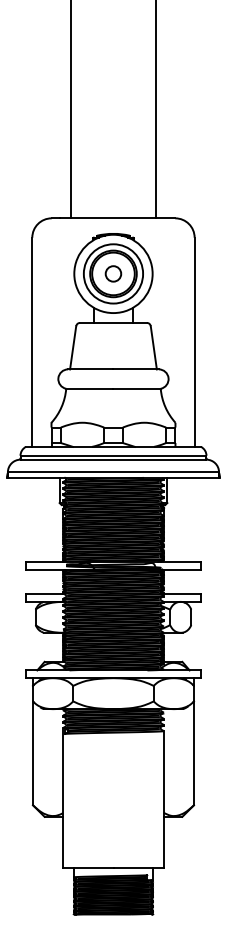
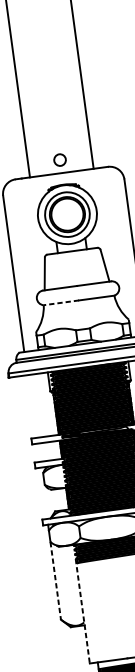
circle: (113, 273) -> (60, 159), moved
line: (89, 388) -> (61, 302), solid -> dashed
line: (32, 753) -> (55, 581), solid -> dashed
line: (63, 798) -> (83, 611), solid -> dashed

